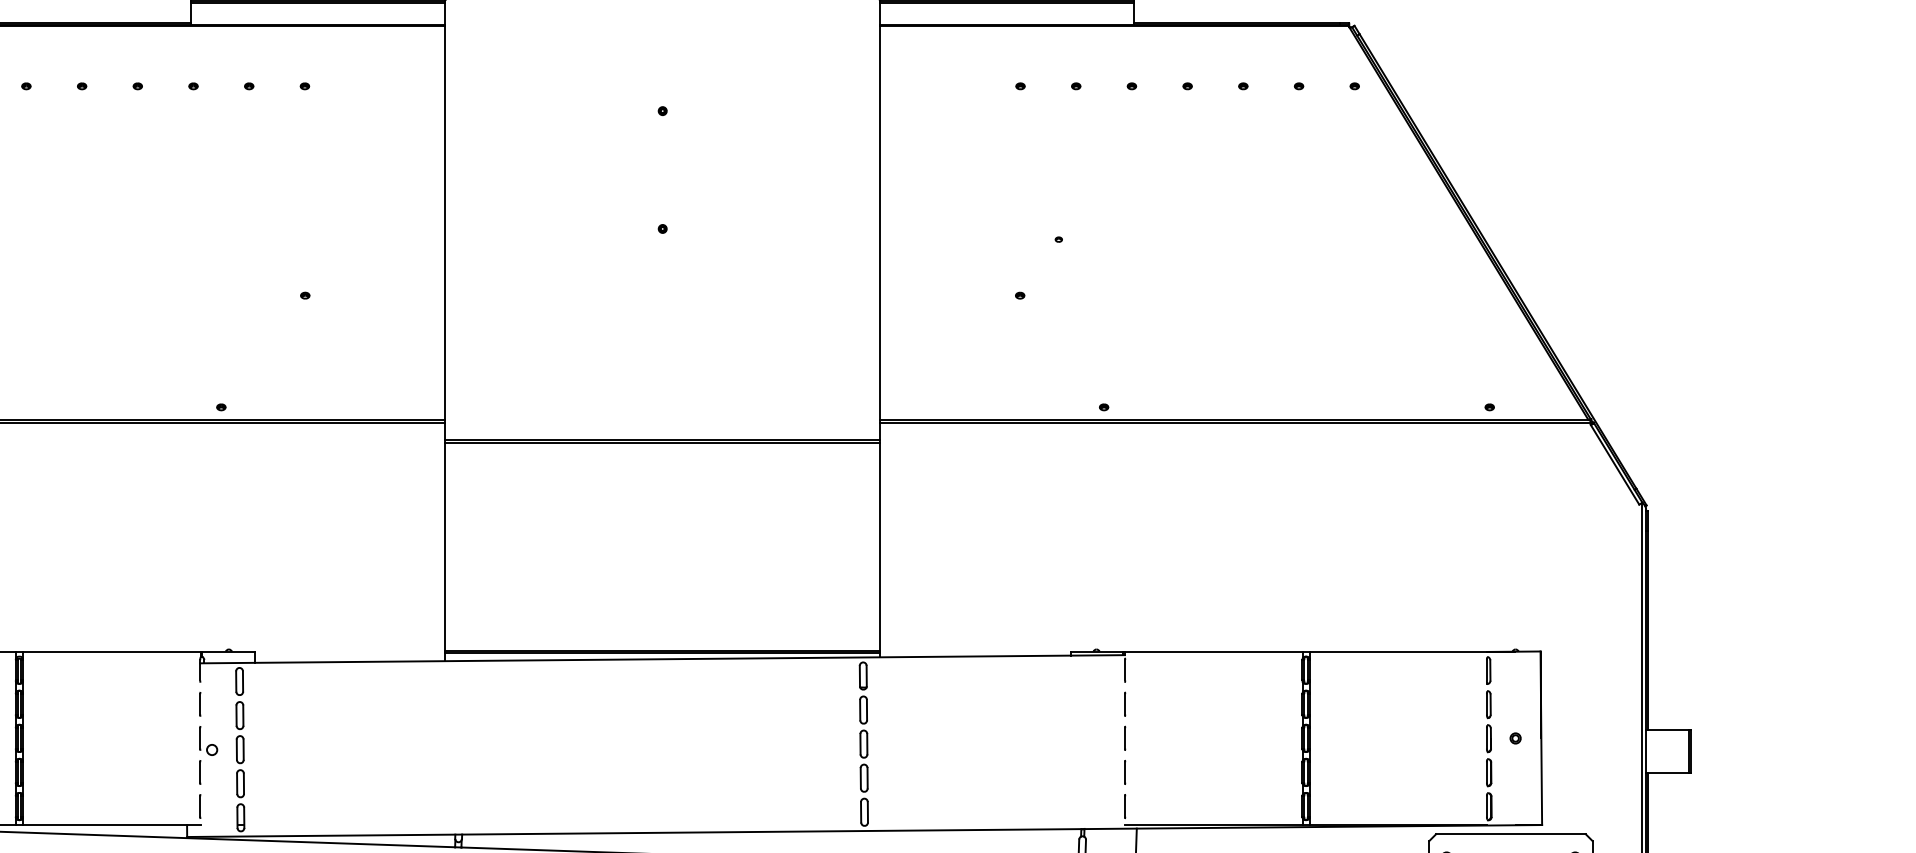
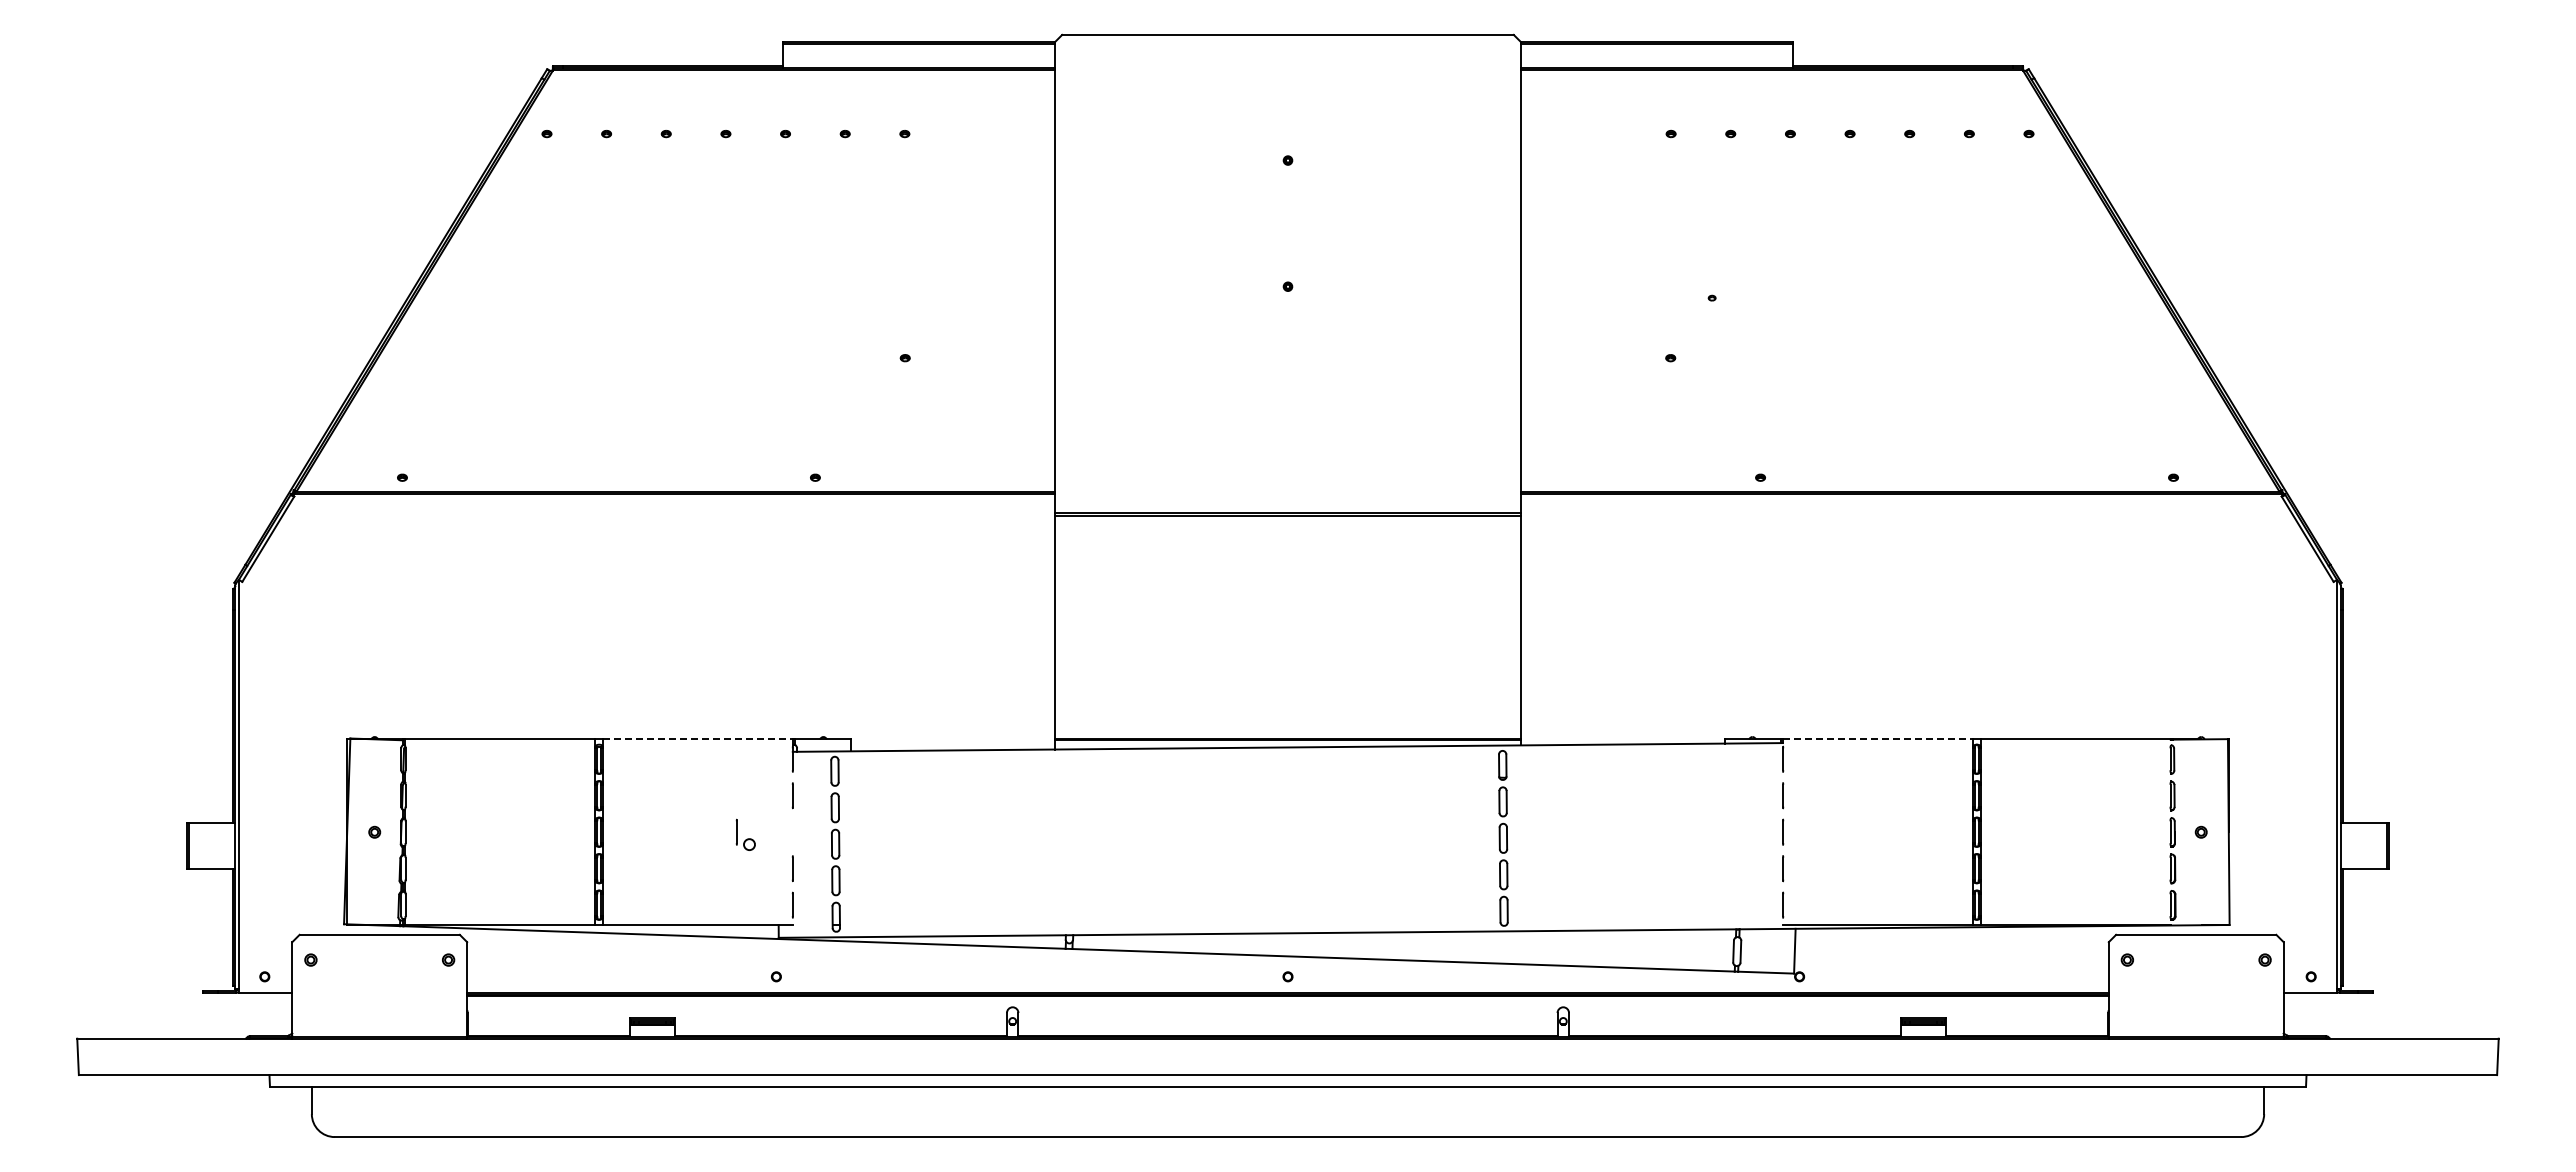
line: (112, 651) -> (698, 739), solid -> dashed
line: (1214, 651) -> (1878, 739), solid -> dashed
part: (208, 740) -> (745, 834), moved

